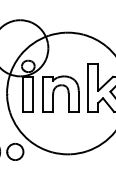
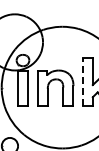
line: (88, 87) -> (83, 81), solid -> dashed

